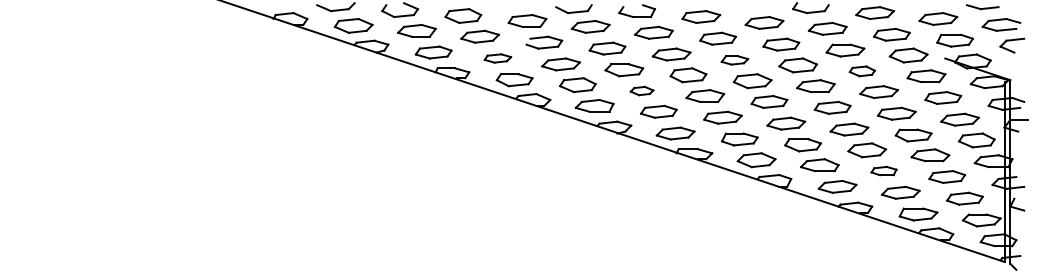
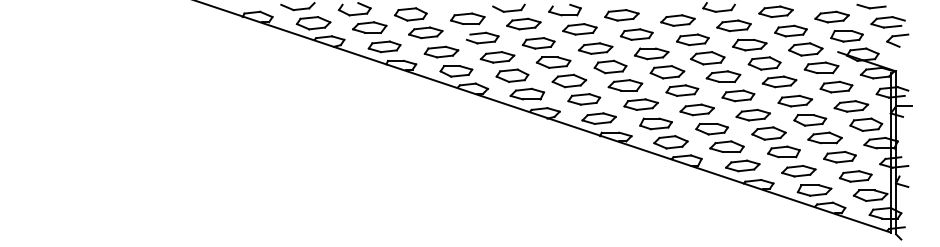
part: (497, 58) -> (441, 52), size x1.43
part: (734, 60) -> (651, 53), size x1.43
part: (862, 71) -> (764, 63), size x1.43
part: (641, 90) -> (568, 80), size x1.67
part: (883, 170) -> (783, 151), size x1.43

